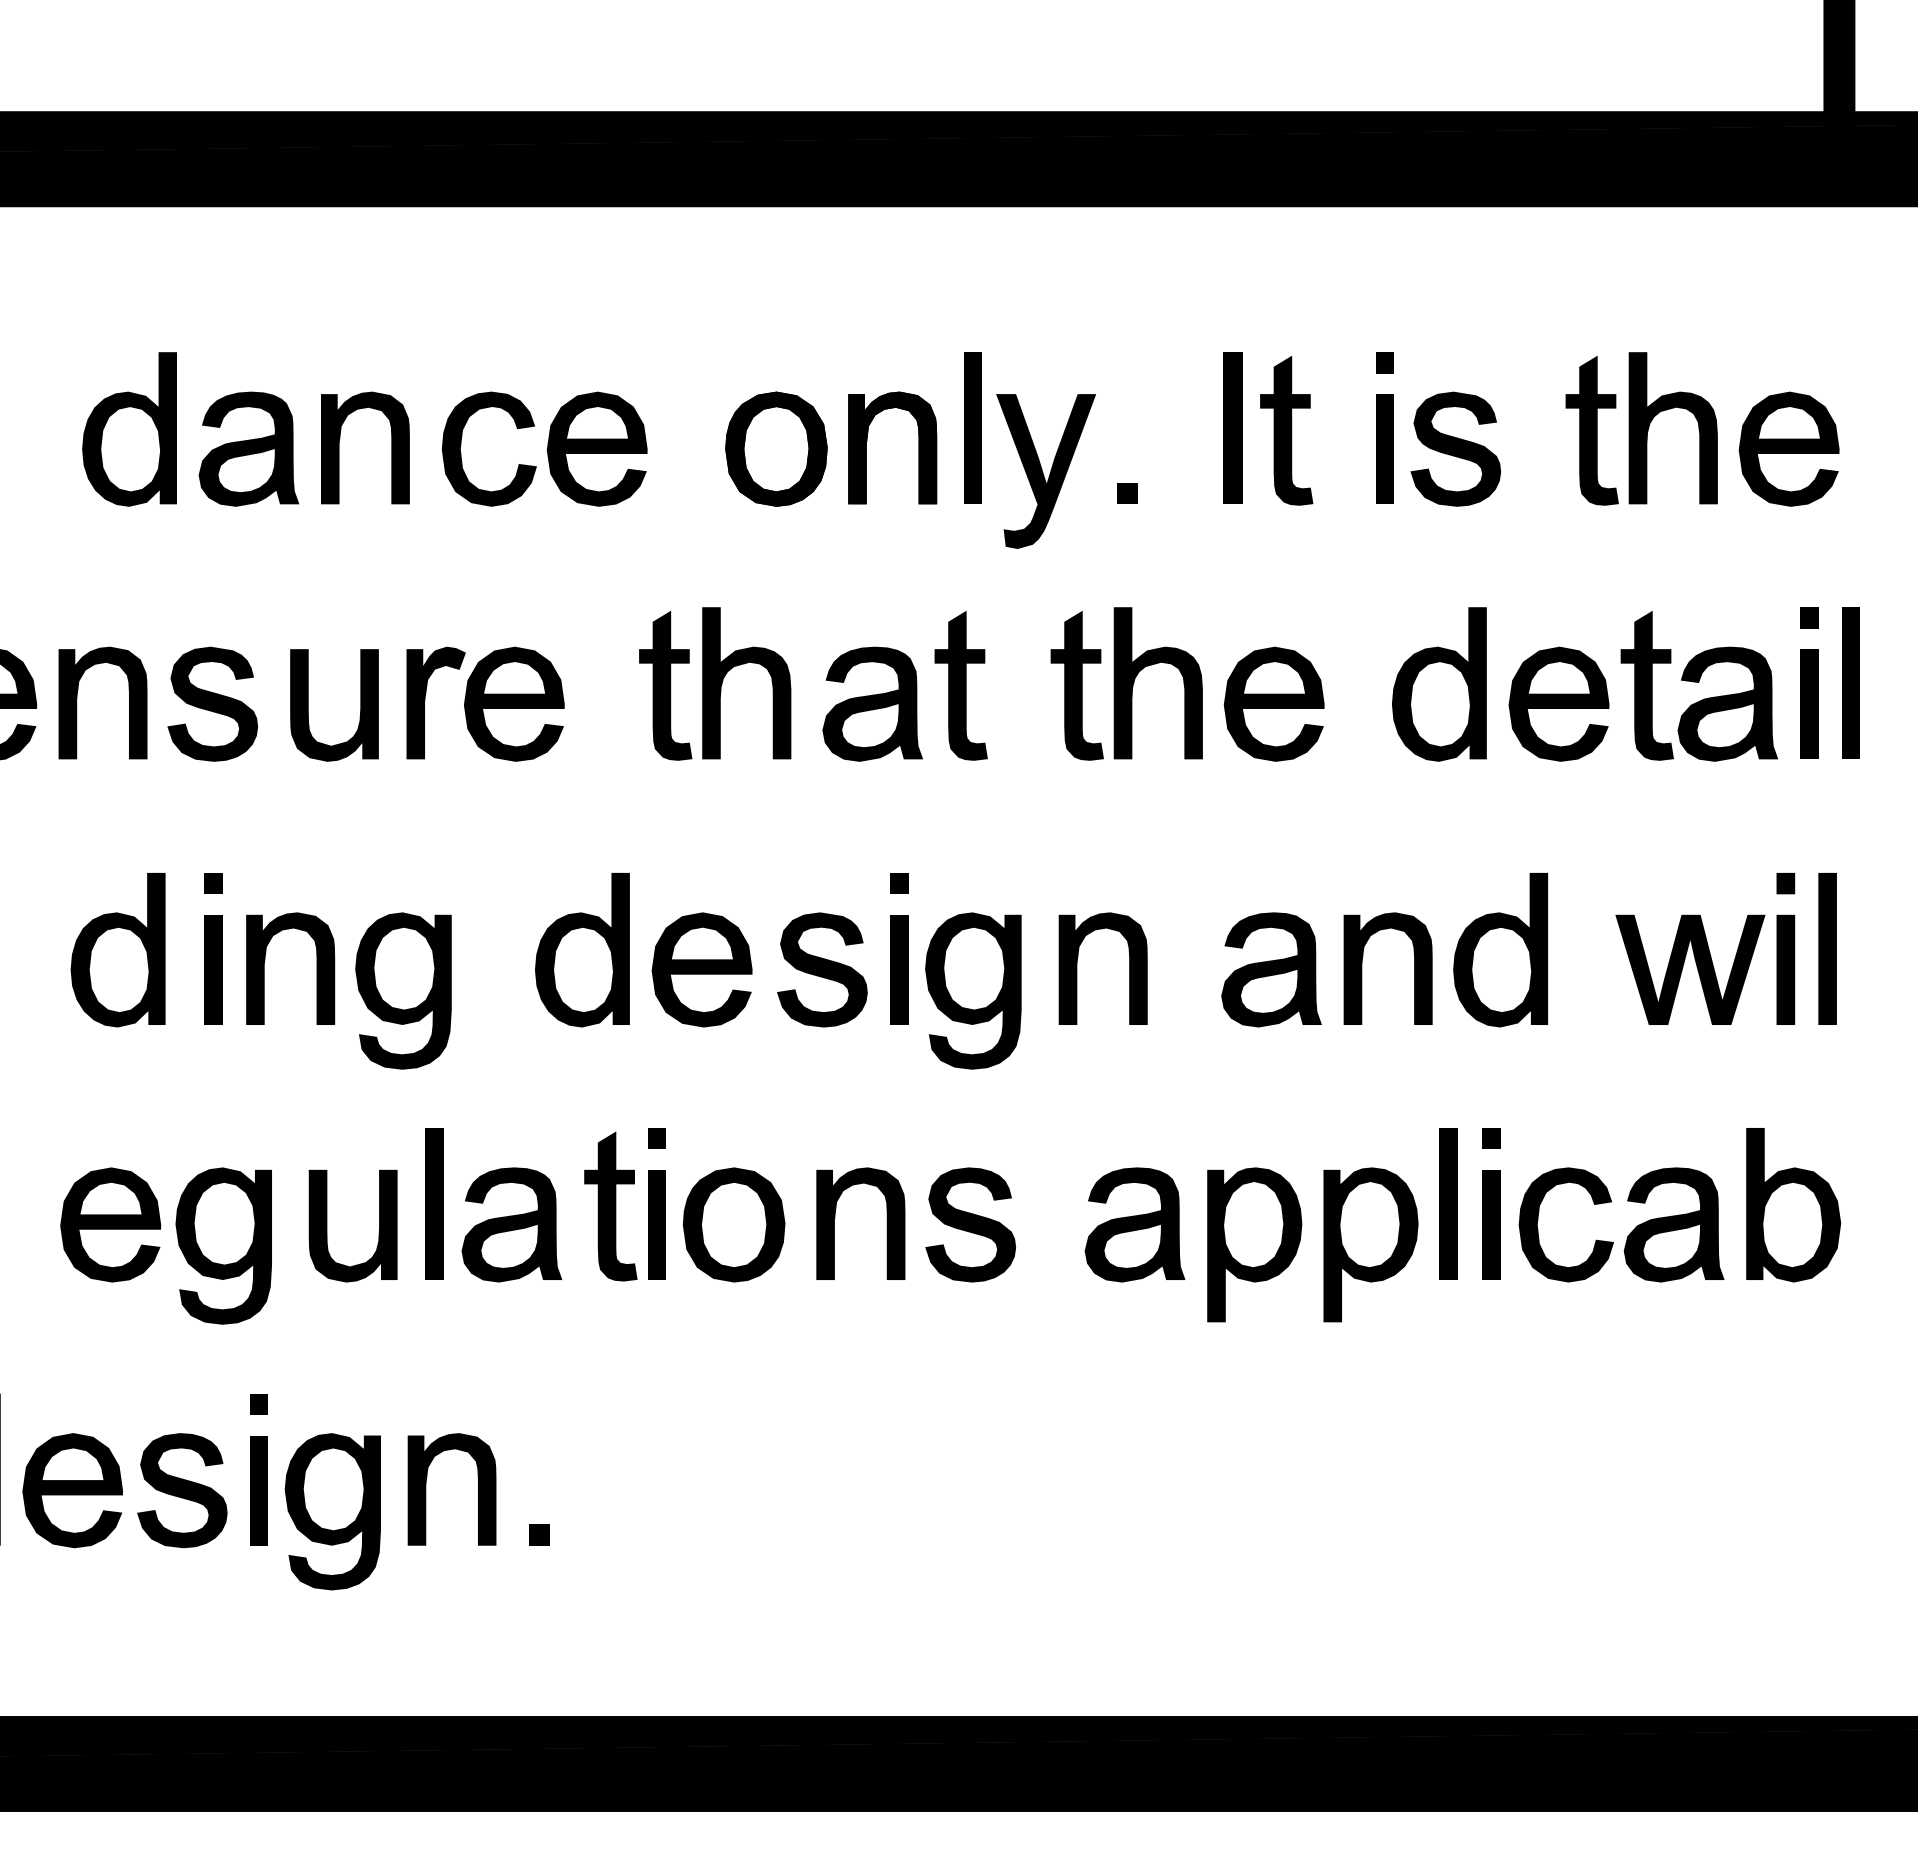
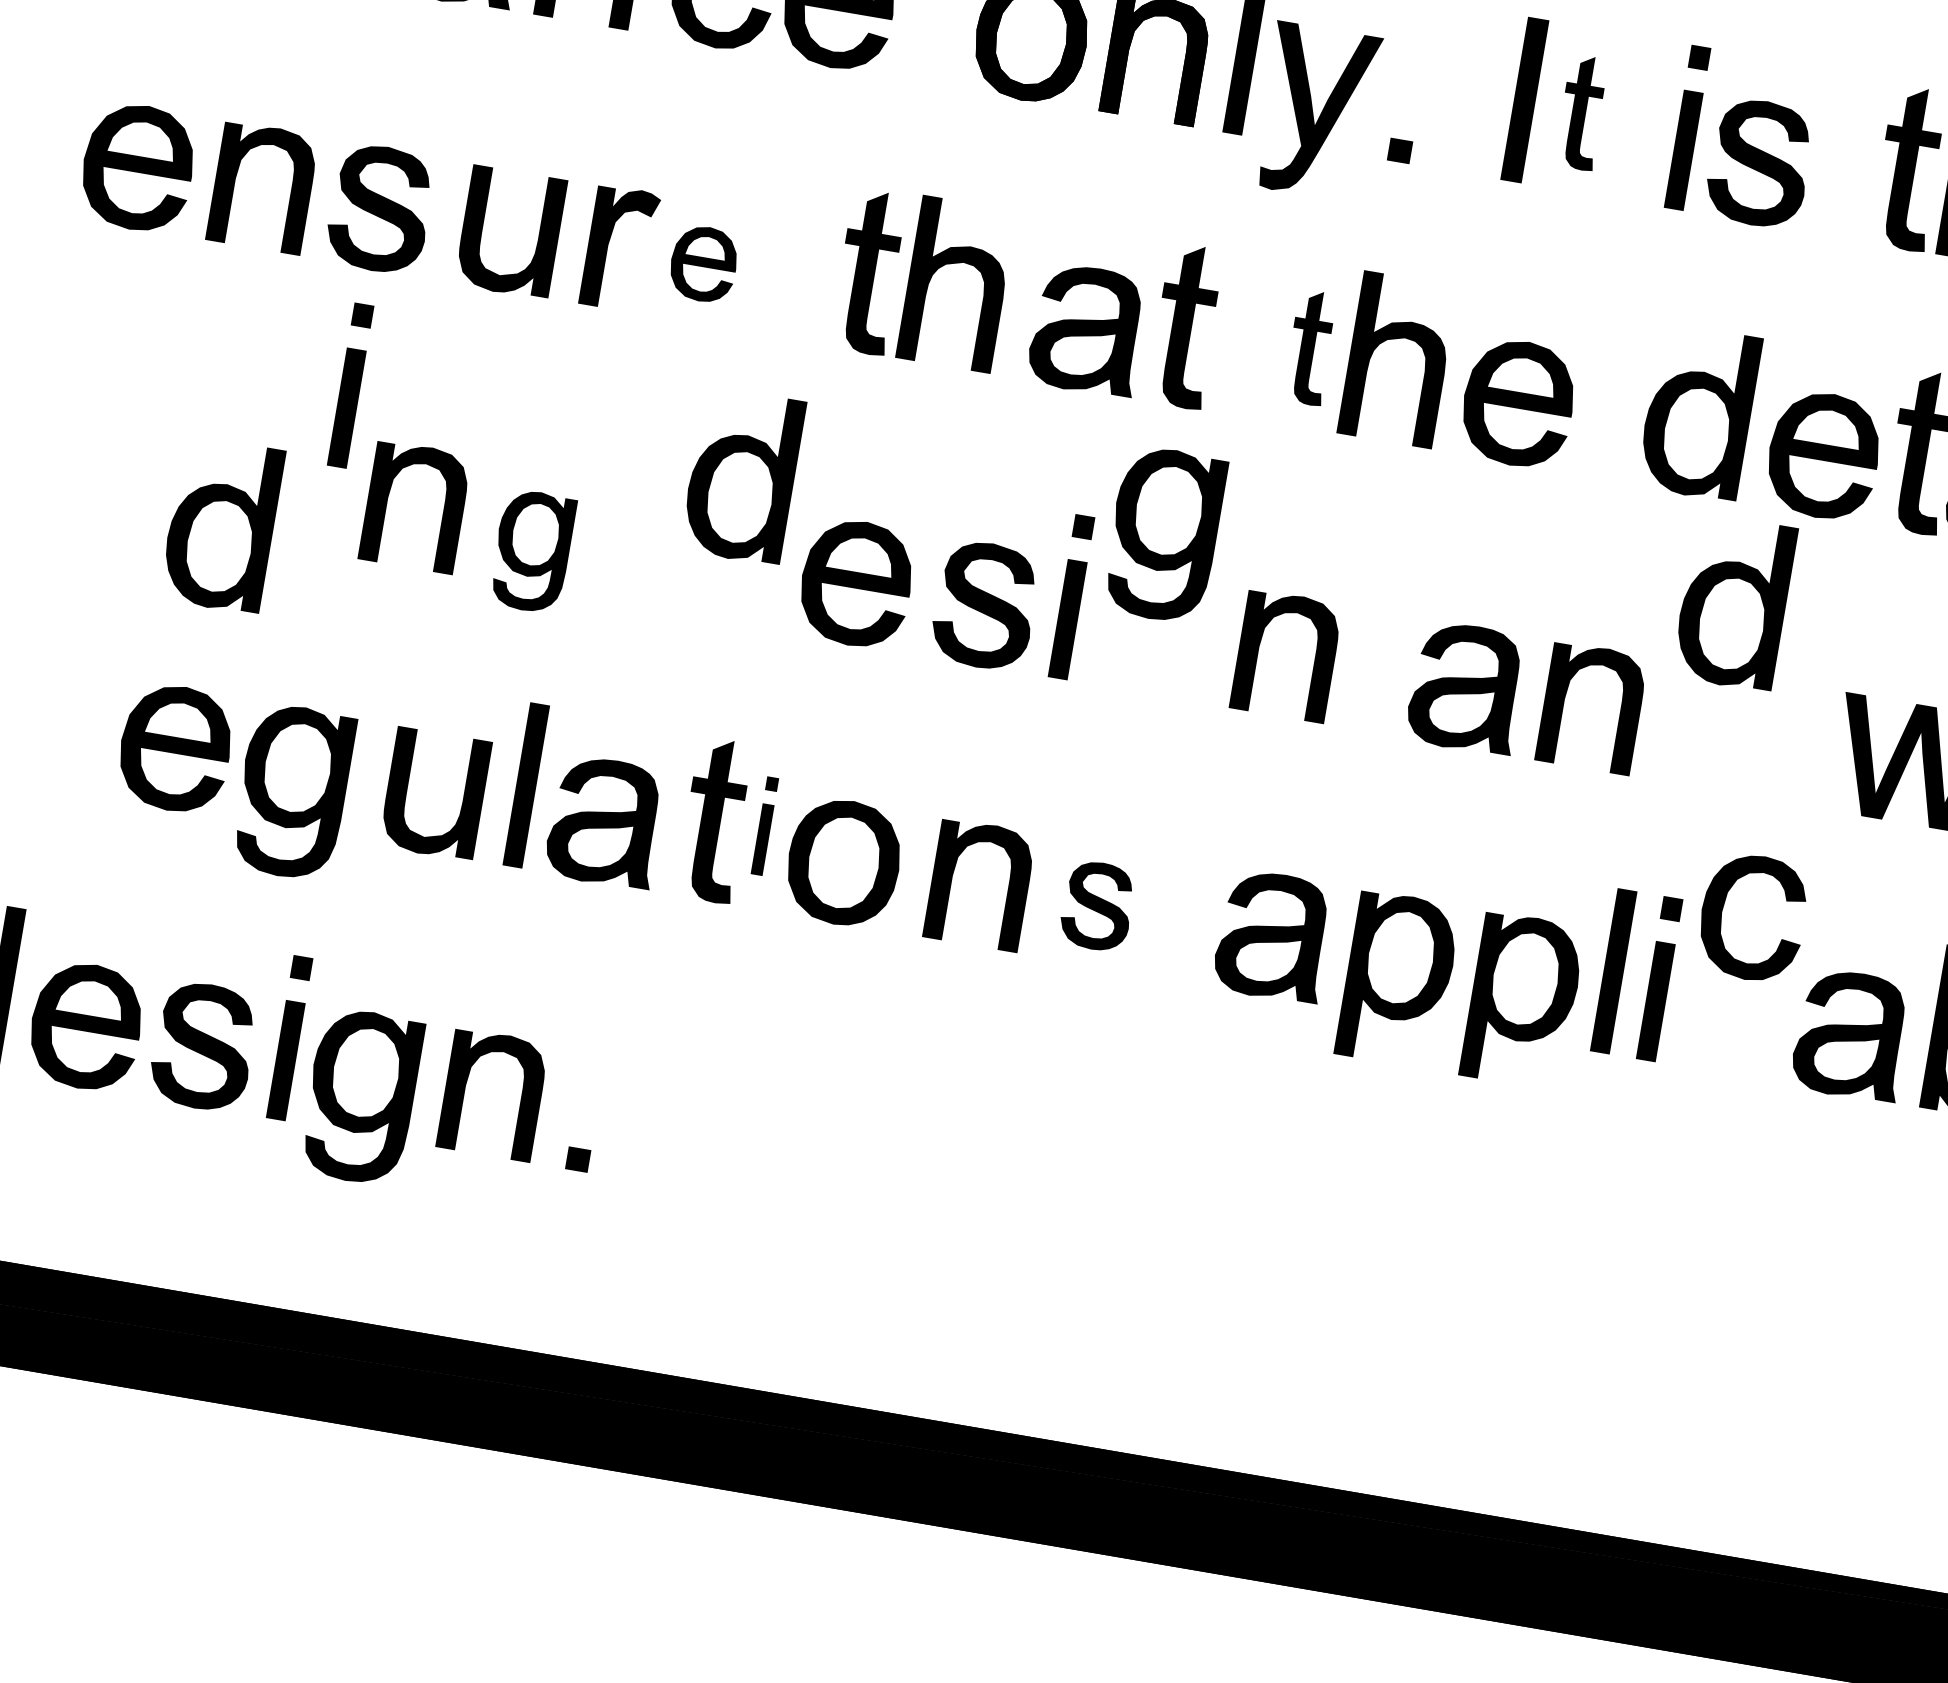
part: (1286, 430) -> (1581, 112), size x0.7
part: (1076, 685) -> (1309, 347), size x0.7
part: (514, 703) -> (703, 263), size x0.6
part: (213, 948) -> (351, 385), moved
part: (117, 950) -> (221, 525), moved
part: (582, 950) -> (742, 476), moved
part: (1500, 950) -> (1733, 602), moved
part: (403, 990) -> (532, 550), size x0.7
part: (973, 990) -> (1164, 534), moved
part: (656, 1203) -> (764, 825), size x0.6
part: (1538, 1220) -> (1723, 907), moved
part: (970, 1224) -> (1097, 905), size x0.7

